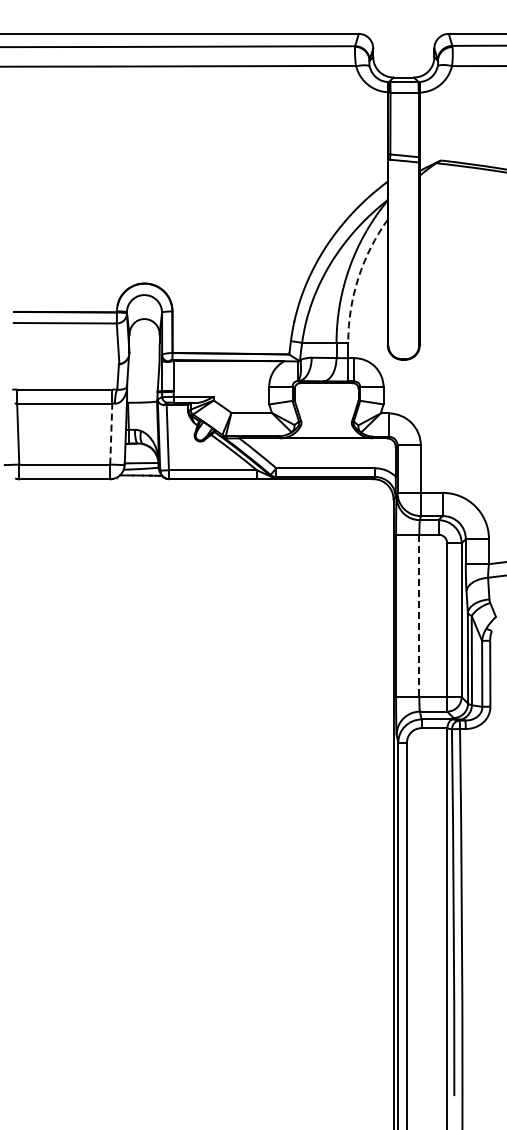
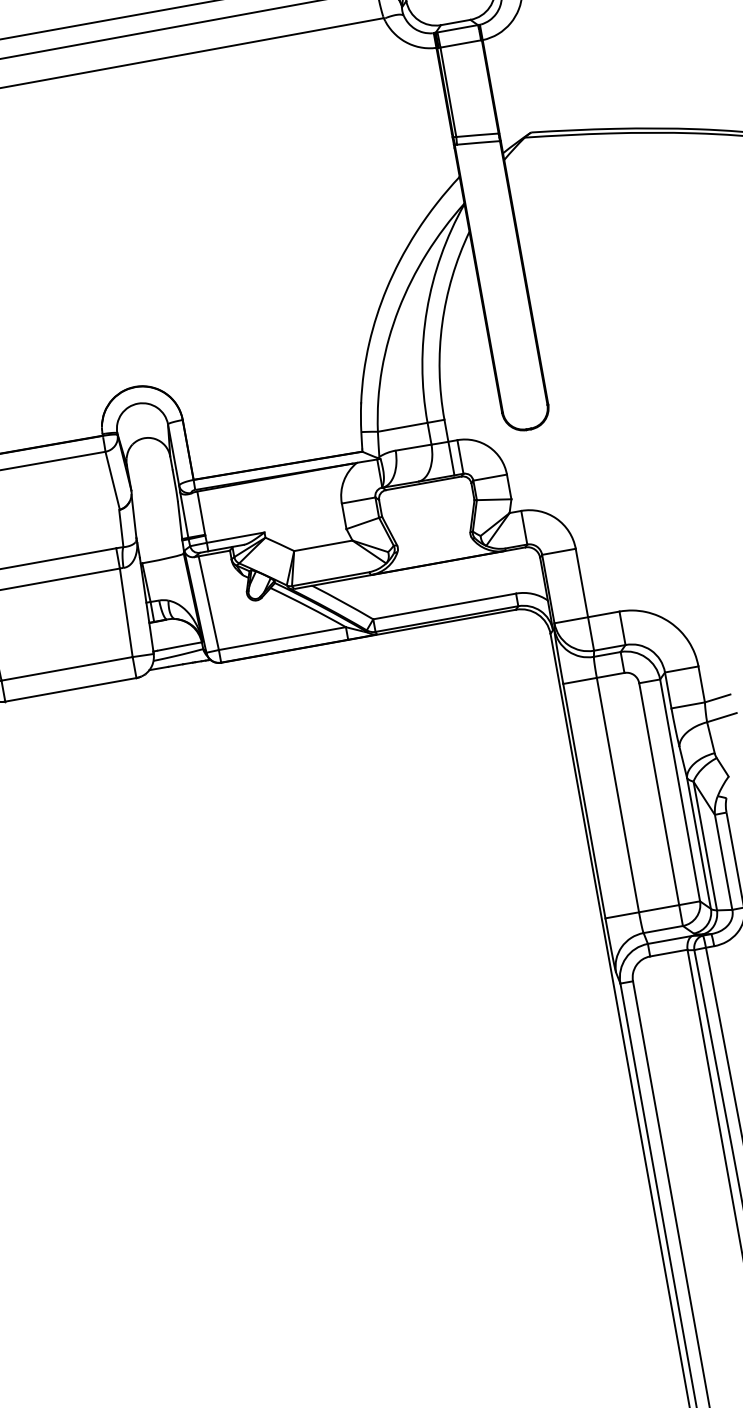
arc: (358, 278) -> (442, 324), dashed -> solid
line: (111, 434) -> (126, 613), dashed -> solid
line: (419, 616) -> (618, 795), dashed -> solid

